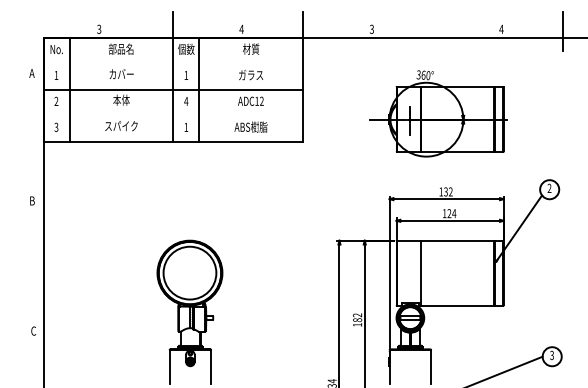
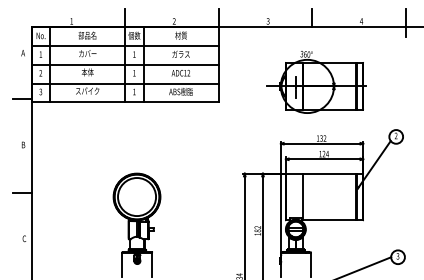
line: (433, 24) -> (312, 17), added
text: (99, 28) -> (71, 20), 3 -> 1
text: (241, 28) -> (174, 20), 4 -> 2
line: (173, 63) -> (125, 45), added
text: (186, 101) -> (134, 73), 4 -> 1
line: (173, 115) -> (125, 83), added
line: (30, 137) -> (22, 99), added
line: (30, 267) -> (22, 192), added

